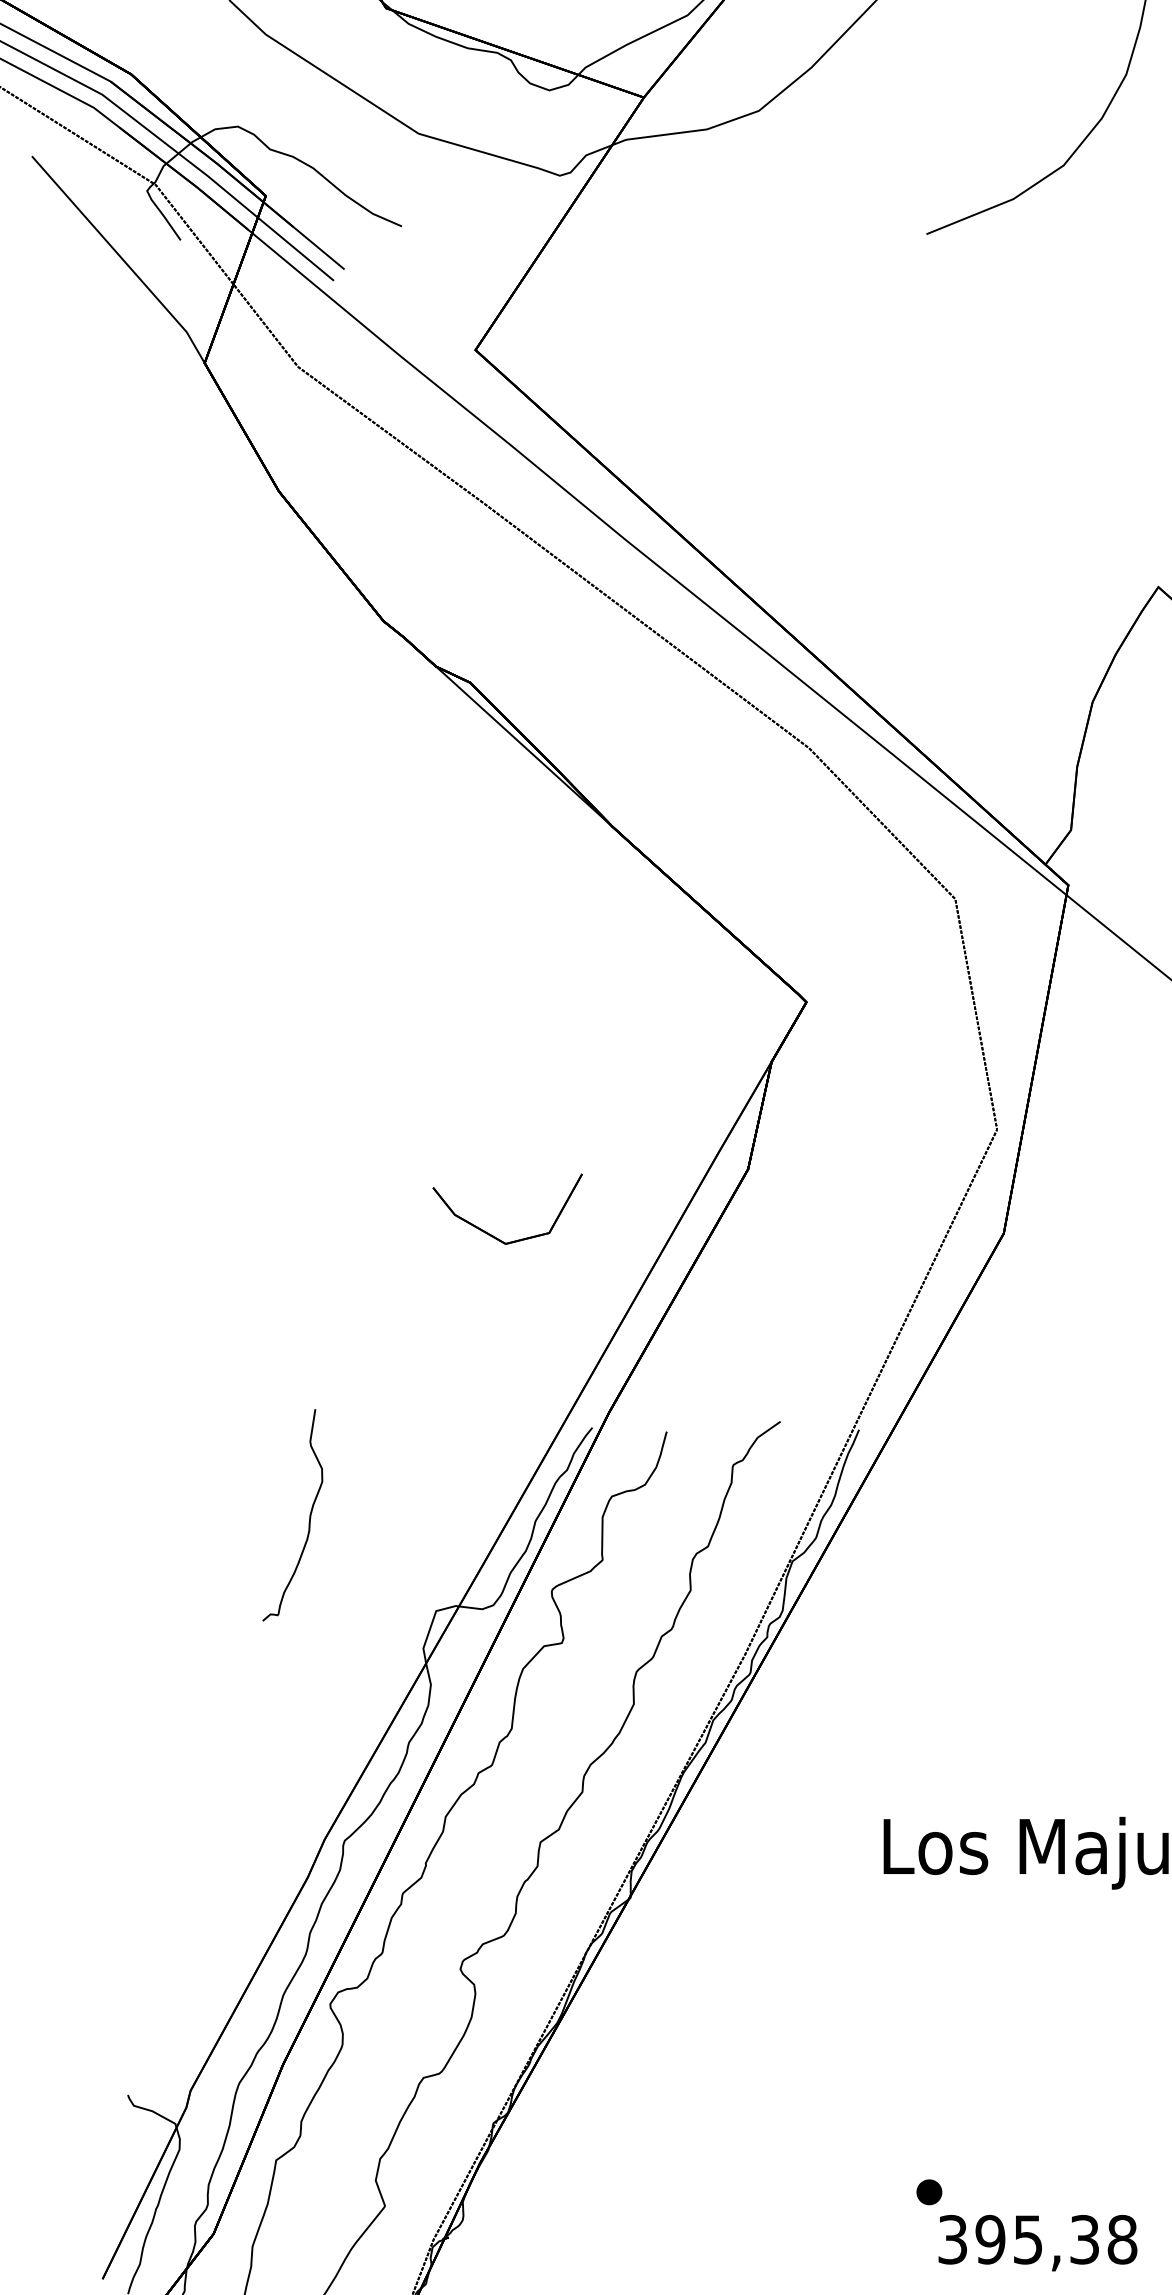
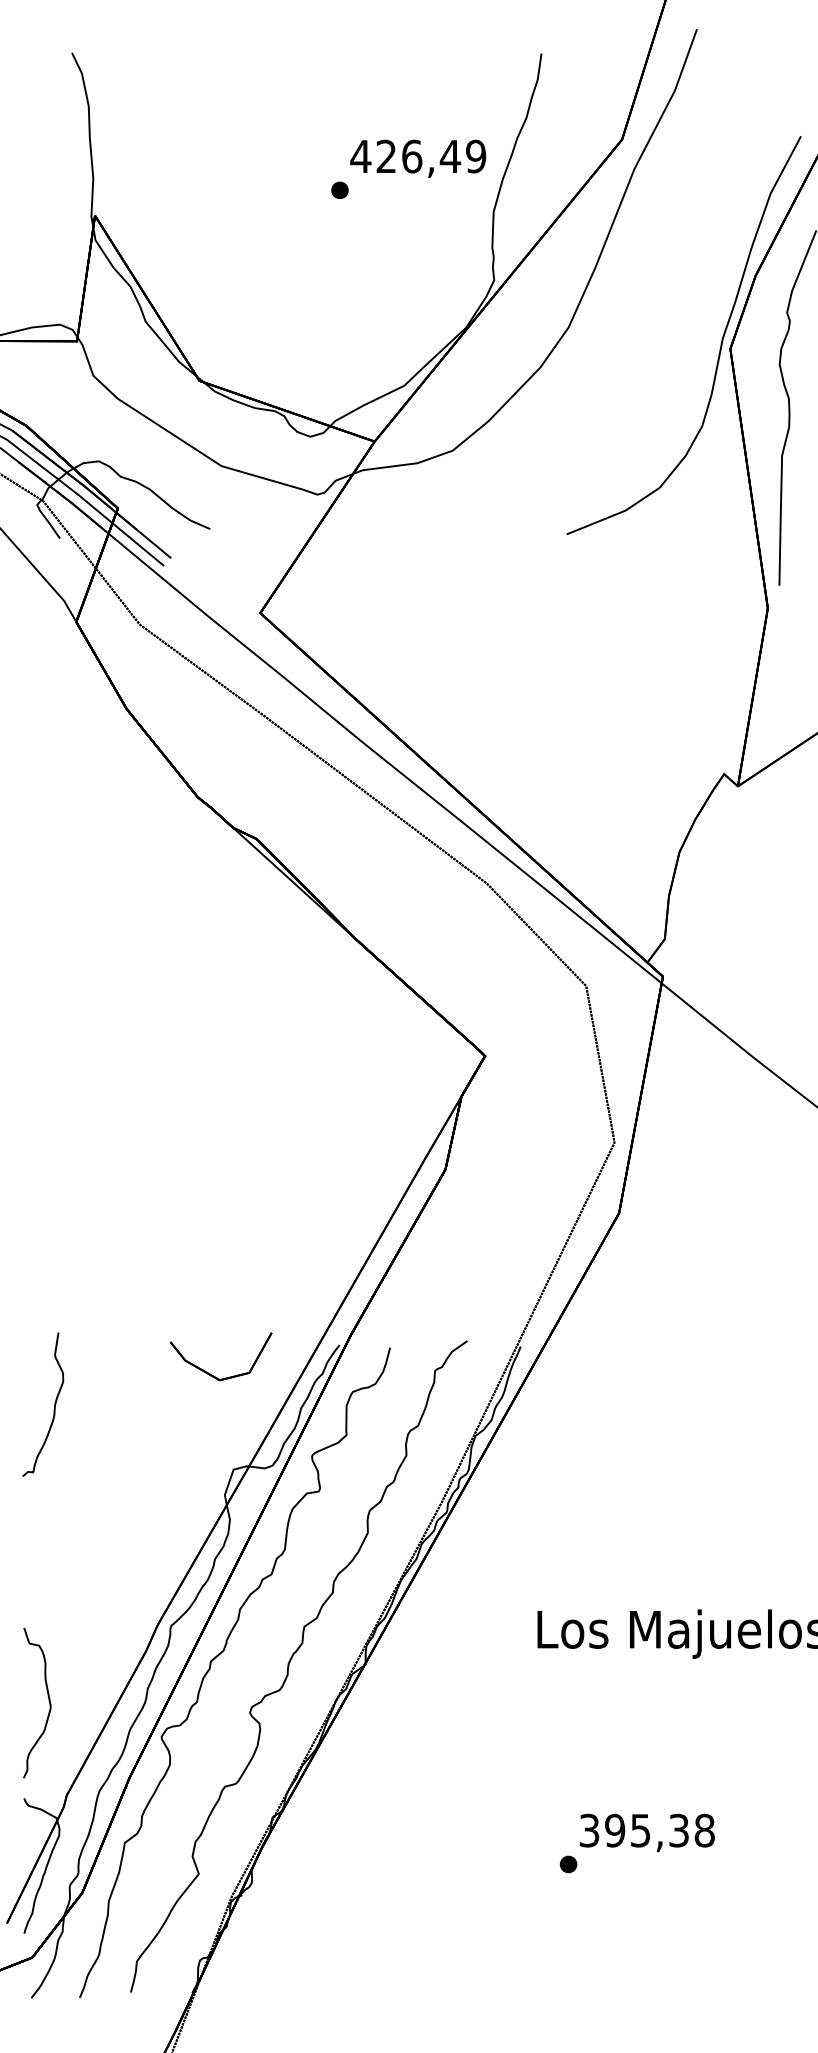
part: (494, 1235) -> (212, 1374), moved
curve: (307, 1521) -> (53, 1408), moved
curve: (163, 1952) -> (48, 1701), added
text: (1036, 2242) -> (646, 1832), moved

